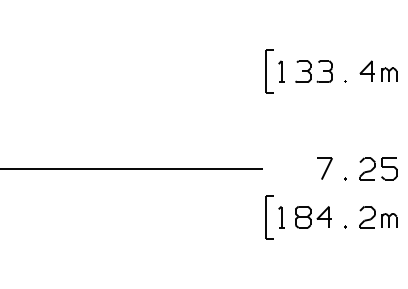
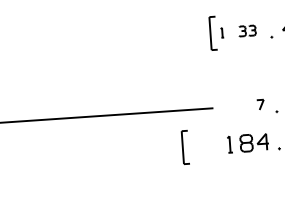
part: (281, 71) -> (222, 32), size x0.6
part: (313, 71) -> (246, 30), size x0.6
part: (324, 168) -> (260, 104), size x0.6
part: (269, 217) -> (185, 147), moved

